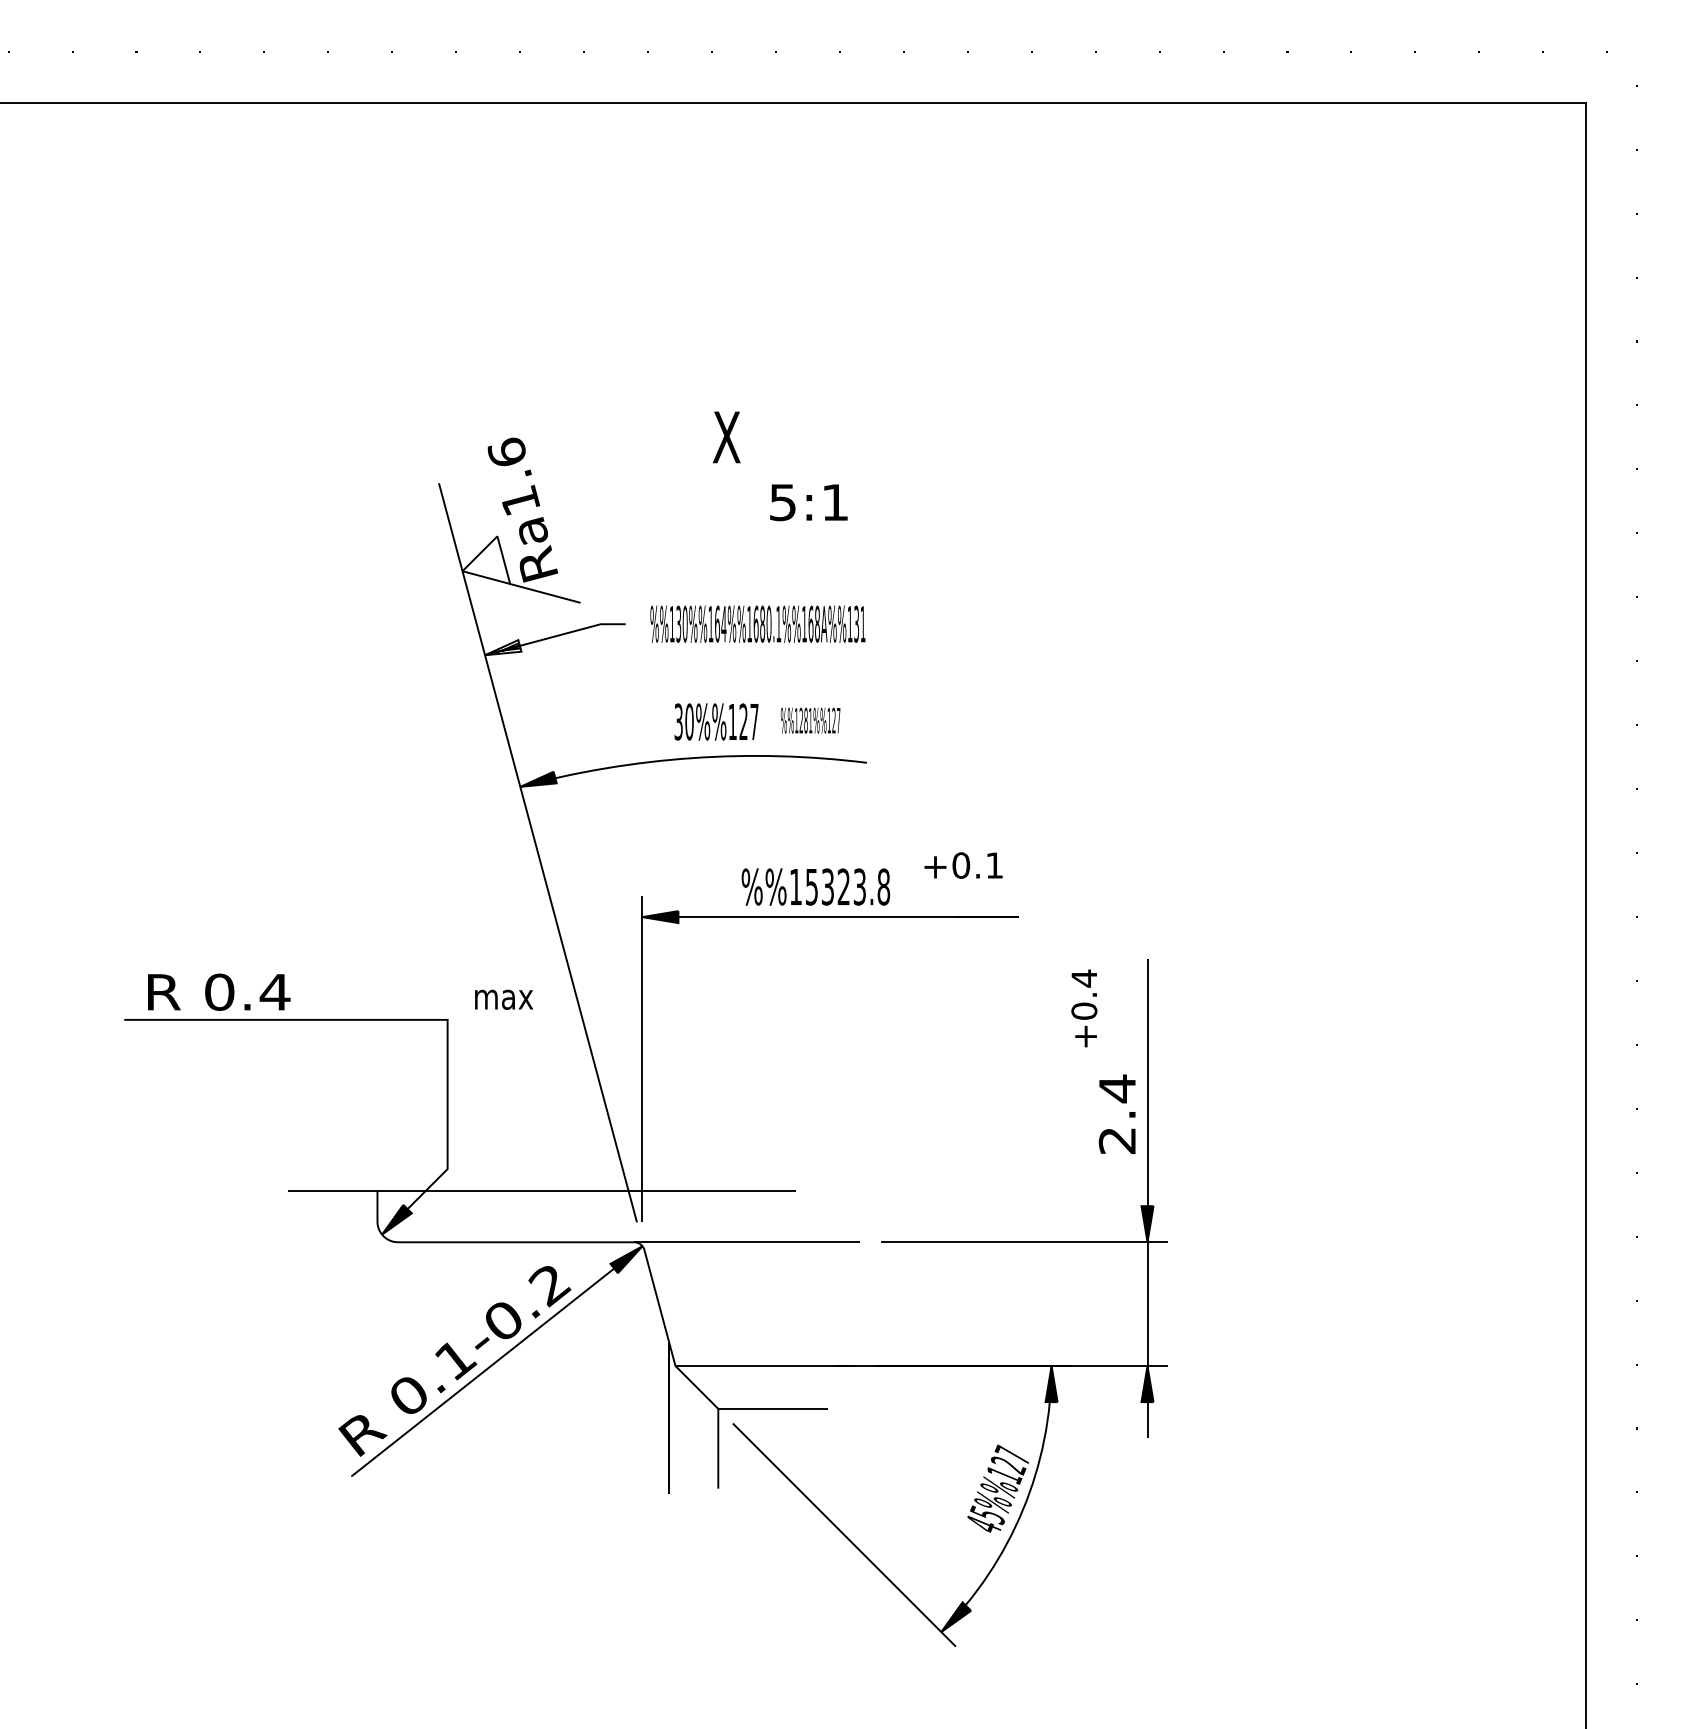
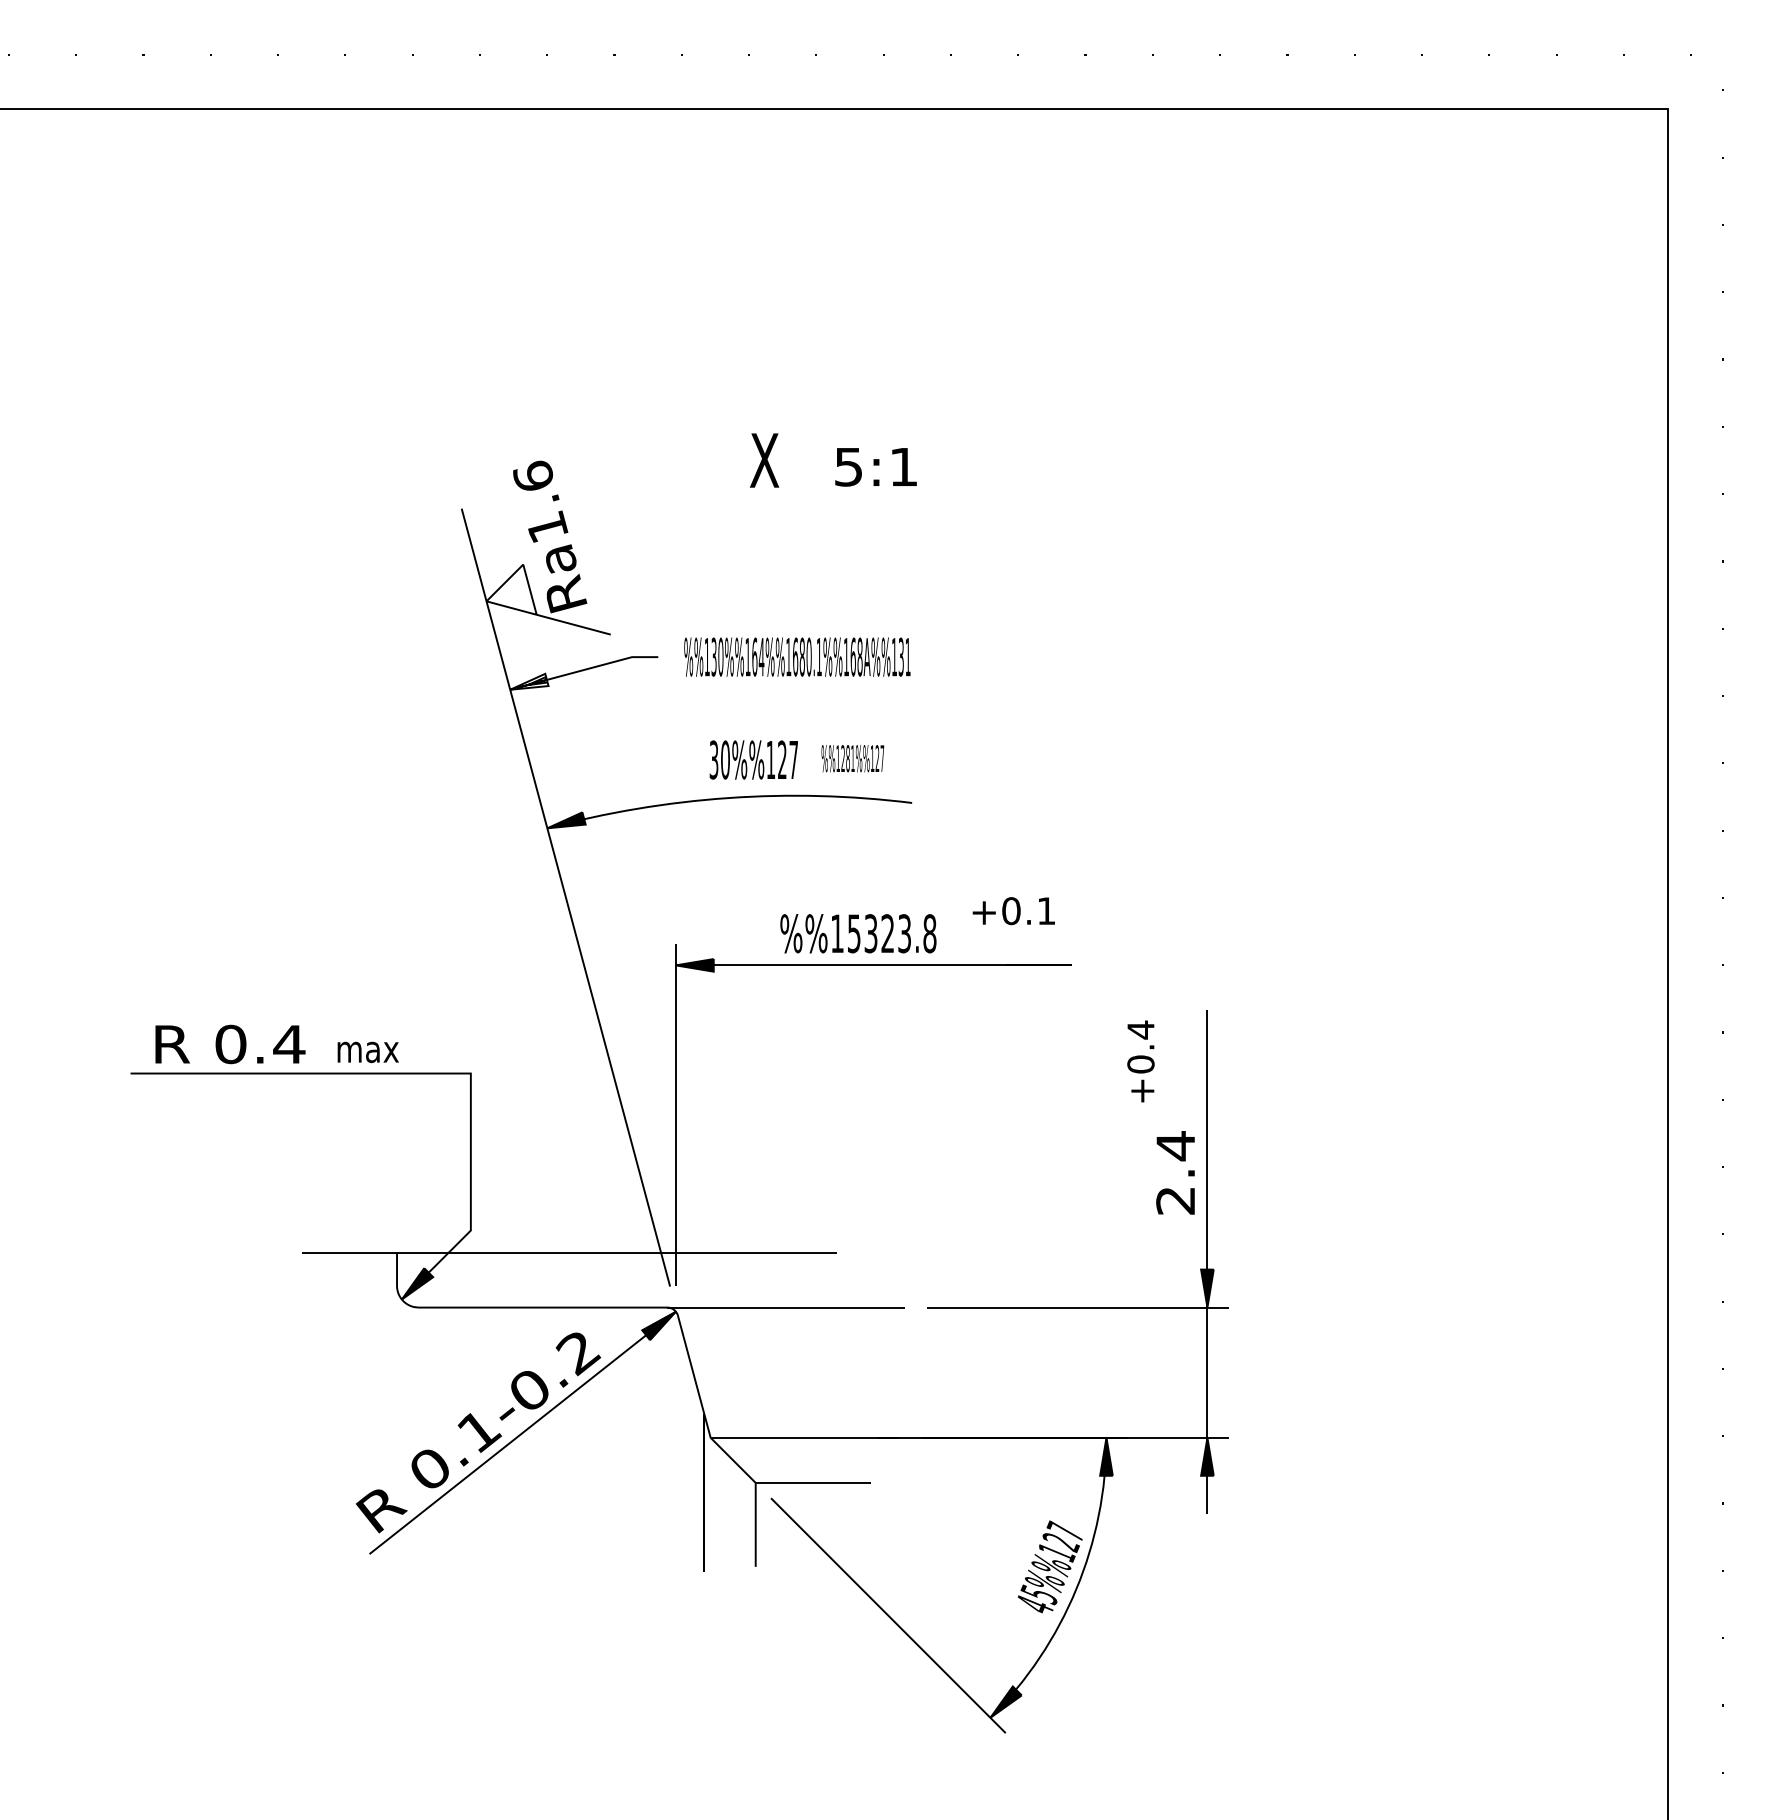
text: (808, 502) -> (875, 467), moved
text: (503, 999) -> (367, 1052), moved

